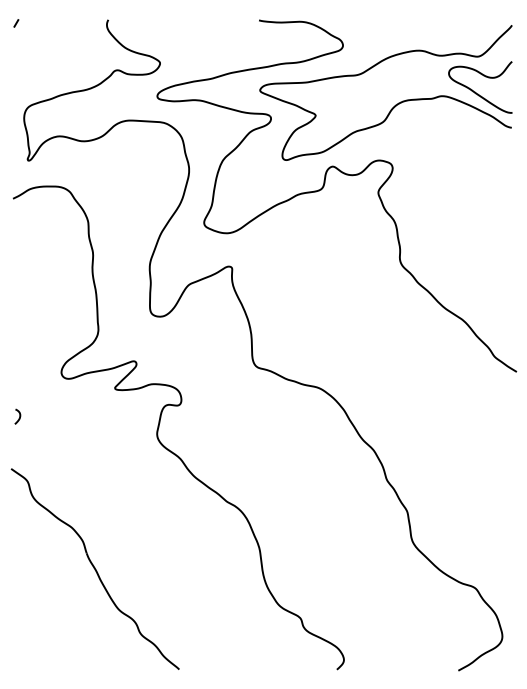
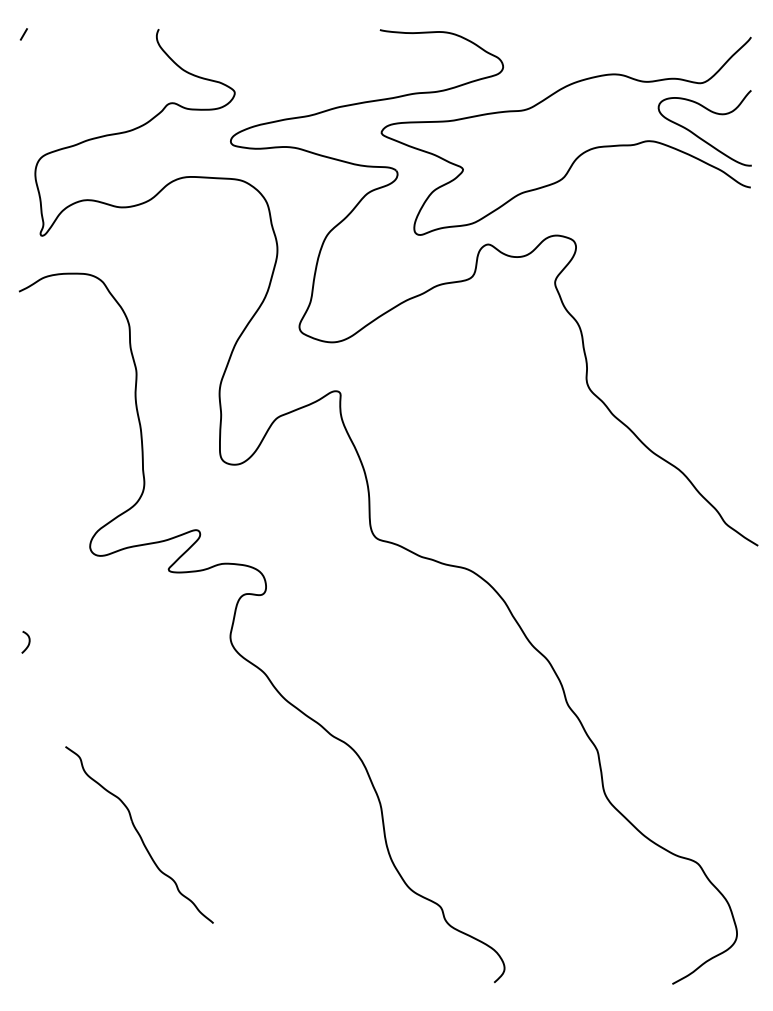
curve: (19, 416) -> (28, 641), moved
part: (94, 568) -> (138, 834), size x0.6

